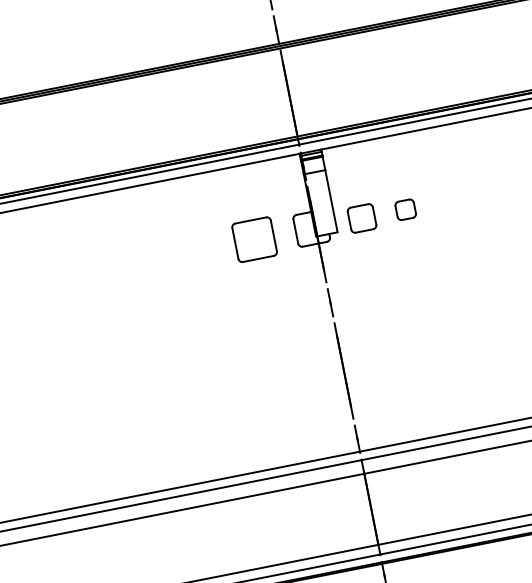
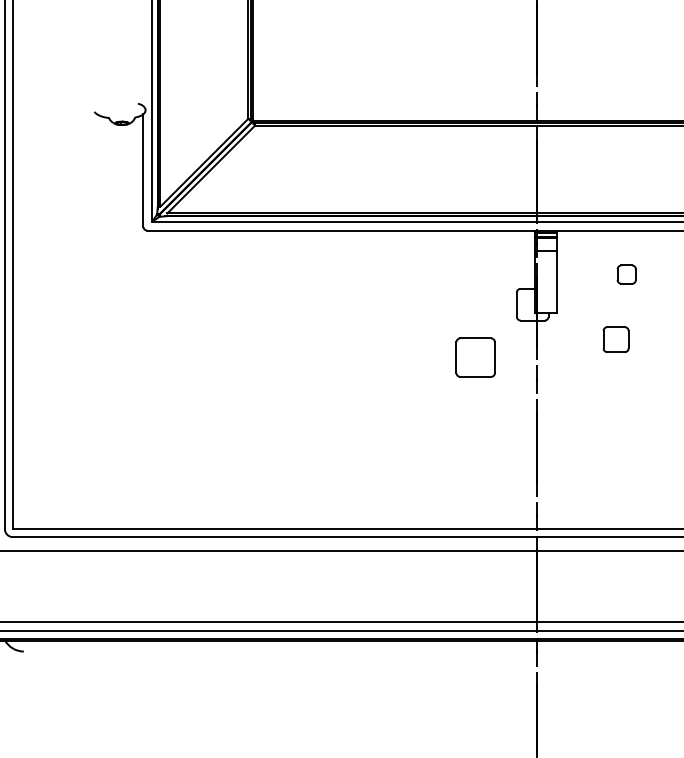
part: (405, 209) -> (626, 274), moved
part: (361, 218) -> (615, 339), moved
part: (254, 239) -> (475, 357), moved

